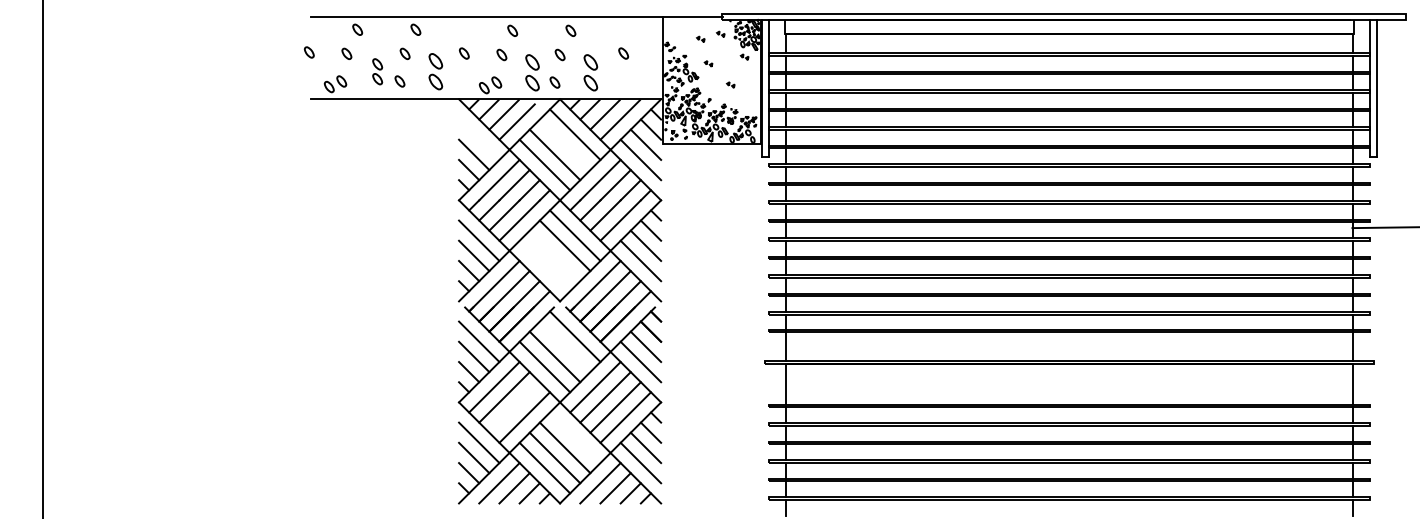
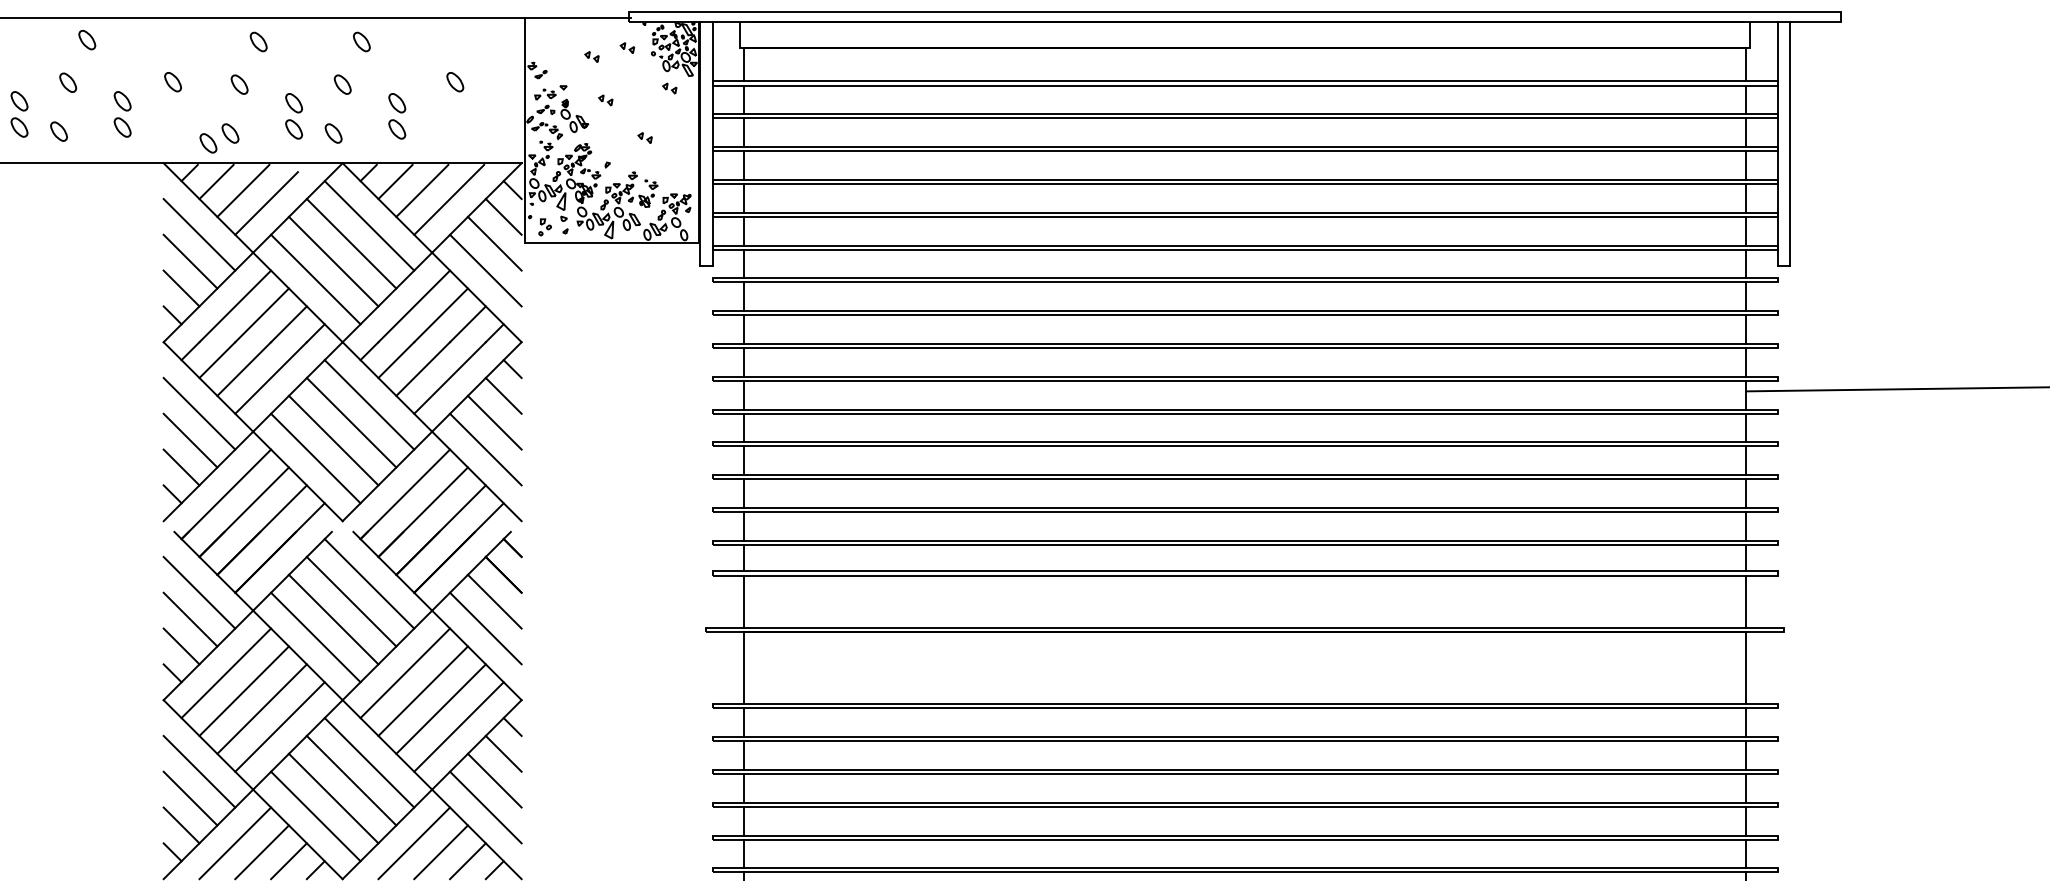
part: (435, 71) -> (121, 113), size x0.71
part: (532, 72) -> (293, 115), size x0.71
part: (590, 72) -> (396, 115), size x0.71
line: (479, 139) -> (199, 234), added
line: (564, 144) -> (350, 243), added
line: (554, 255) -> (332, 439), added
line: (544, 265) -> (315, 457), added
line: (564, 346) -> (350, 601), added
line: (514, 407) -> (261, 709), added
line: (574, 437) -> (368, 762), added

